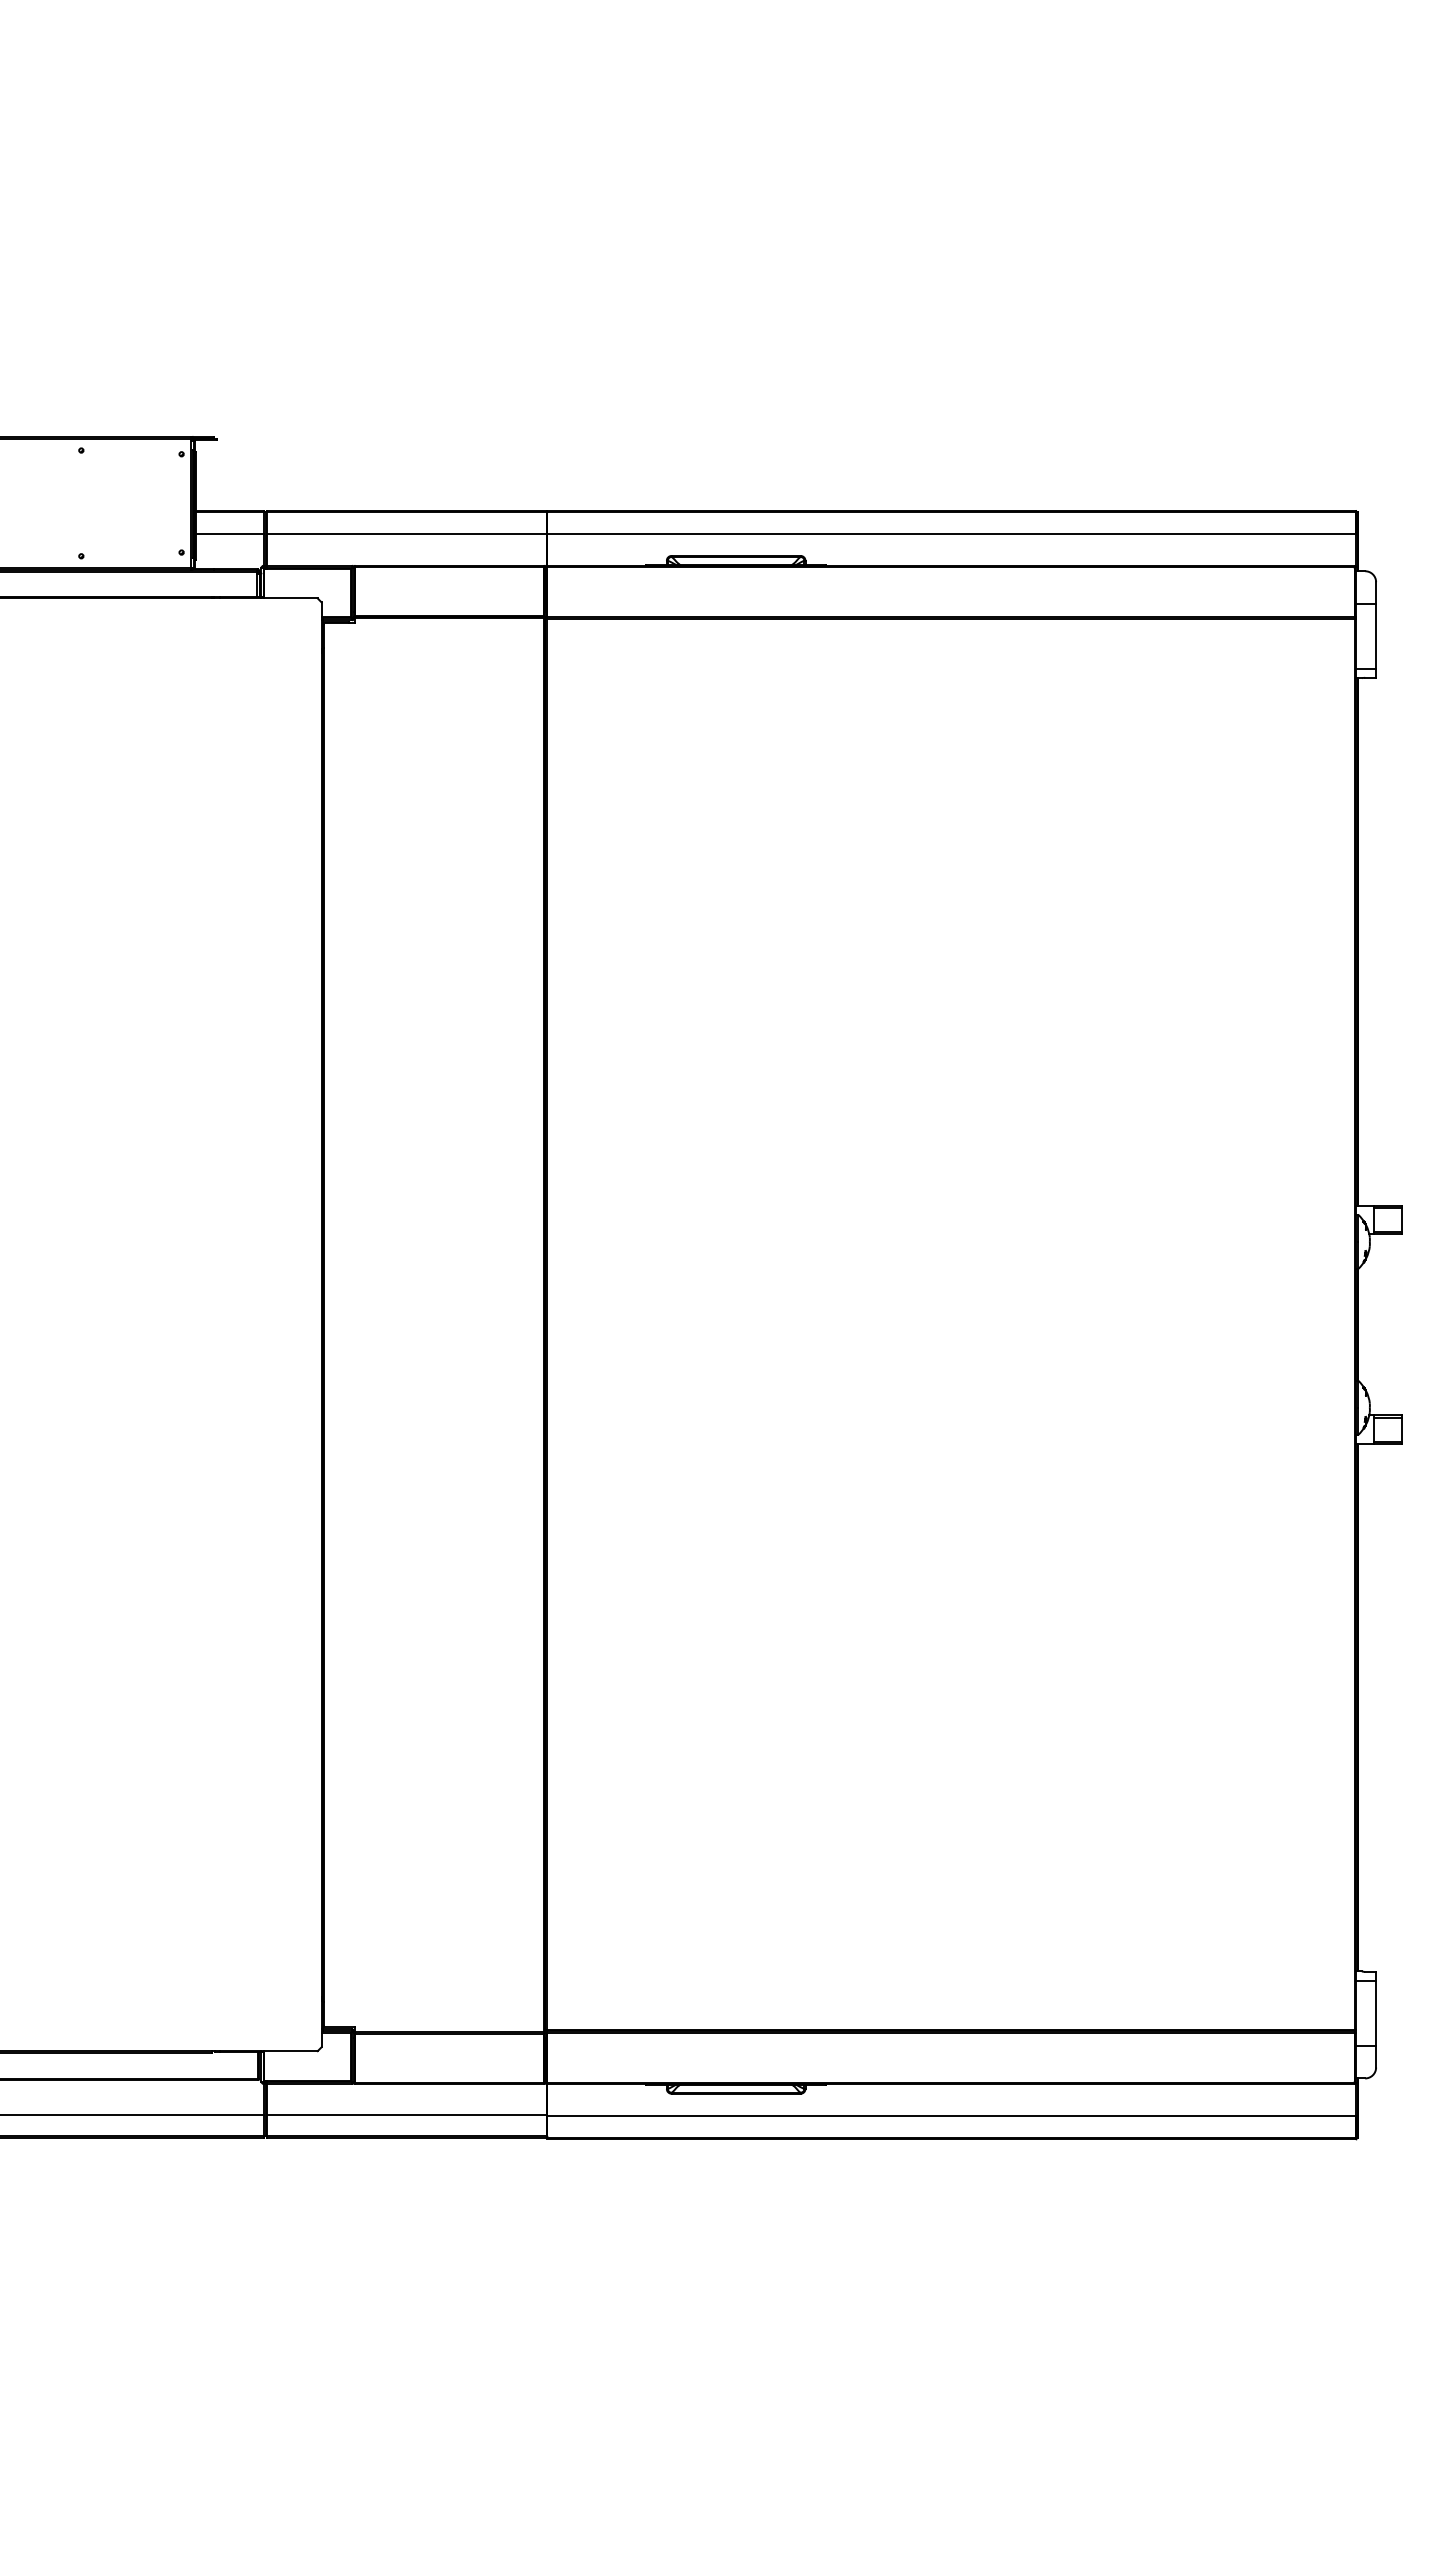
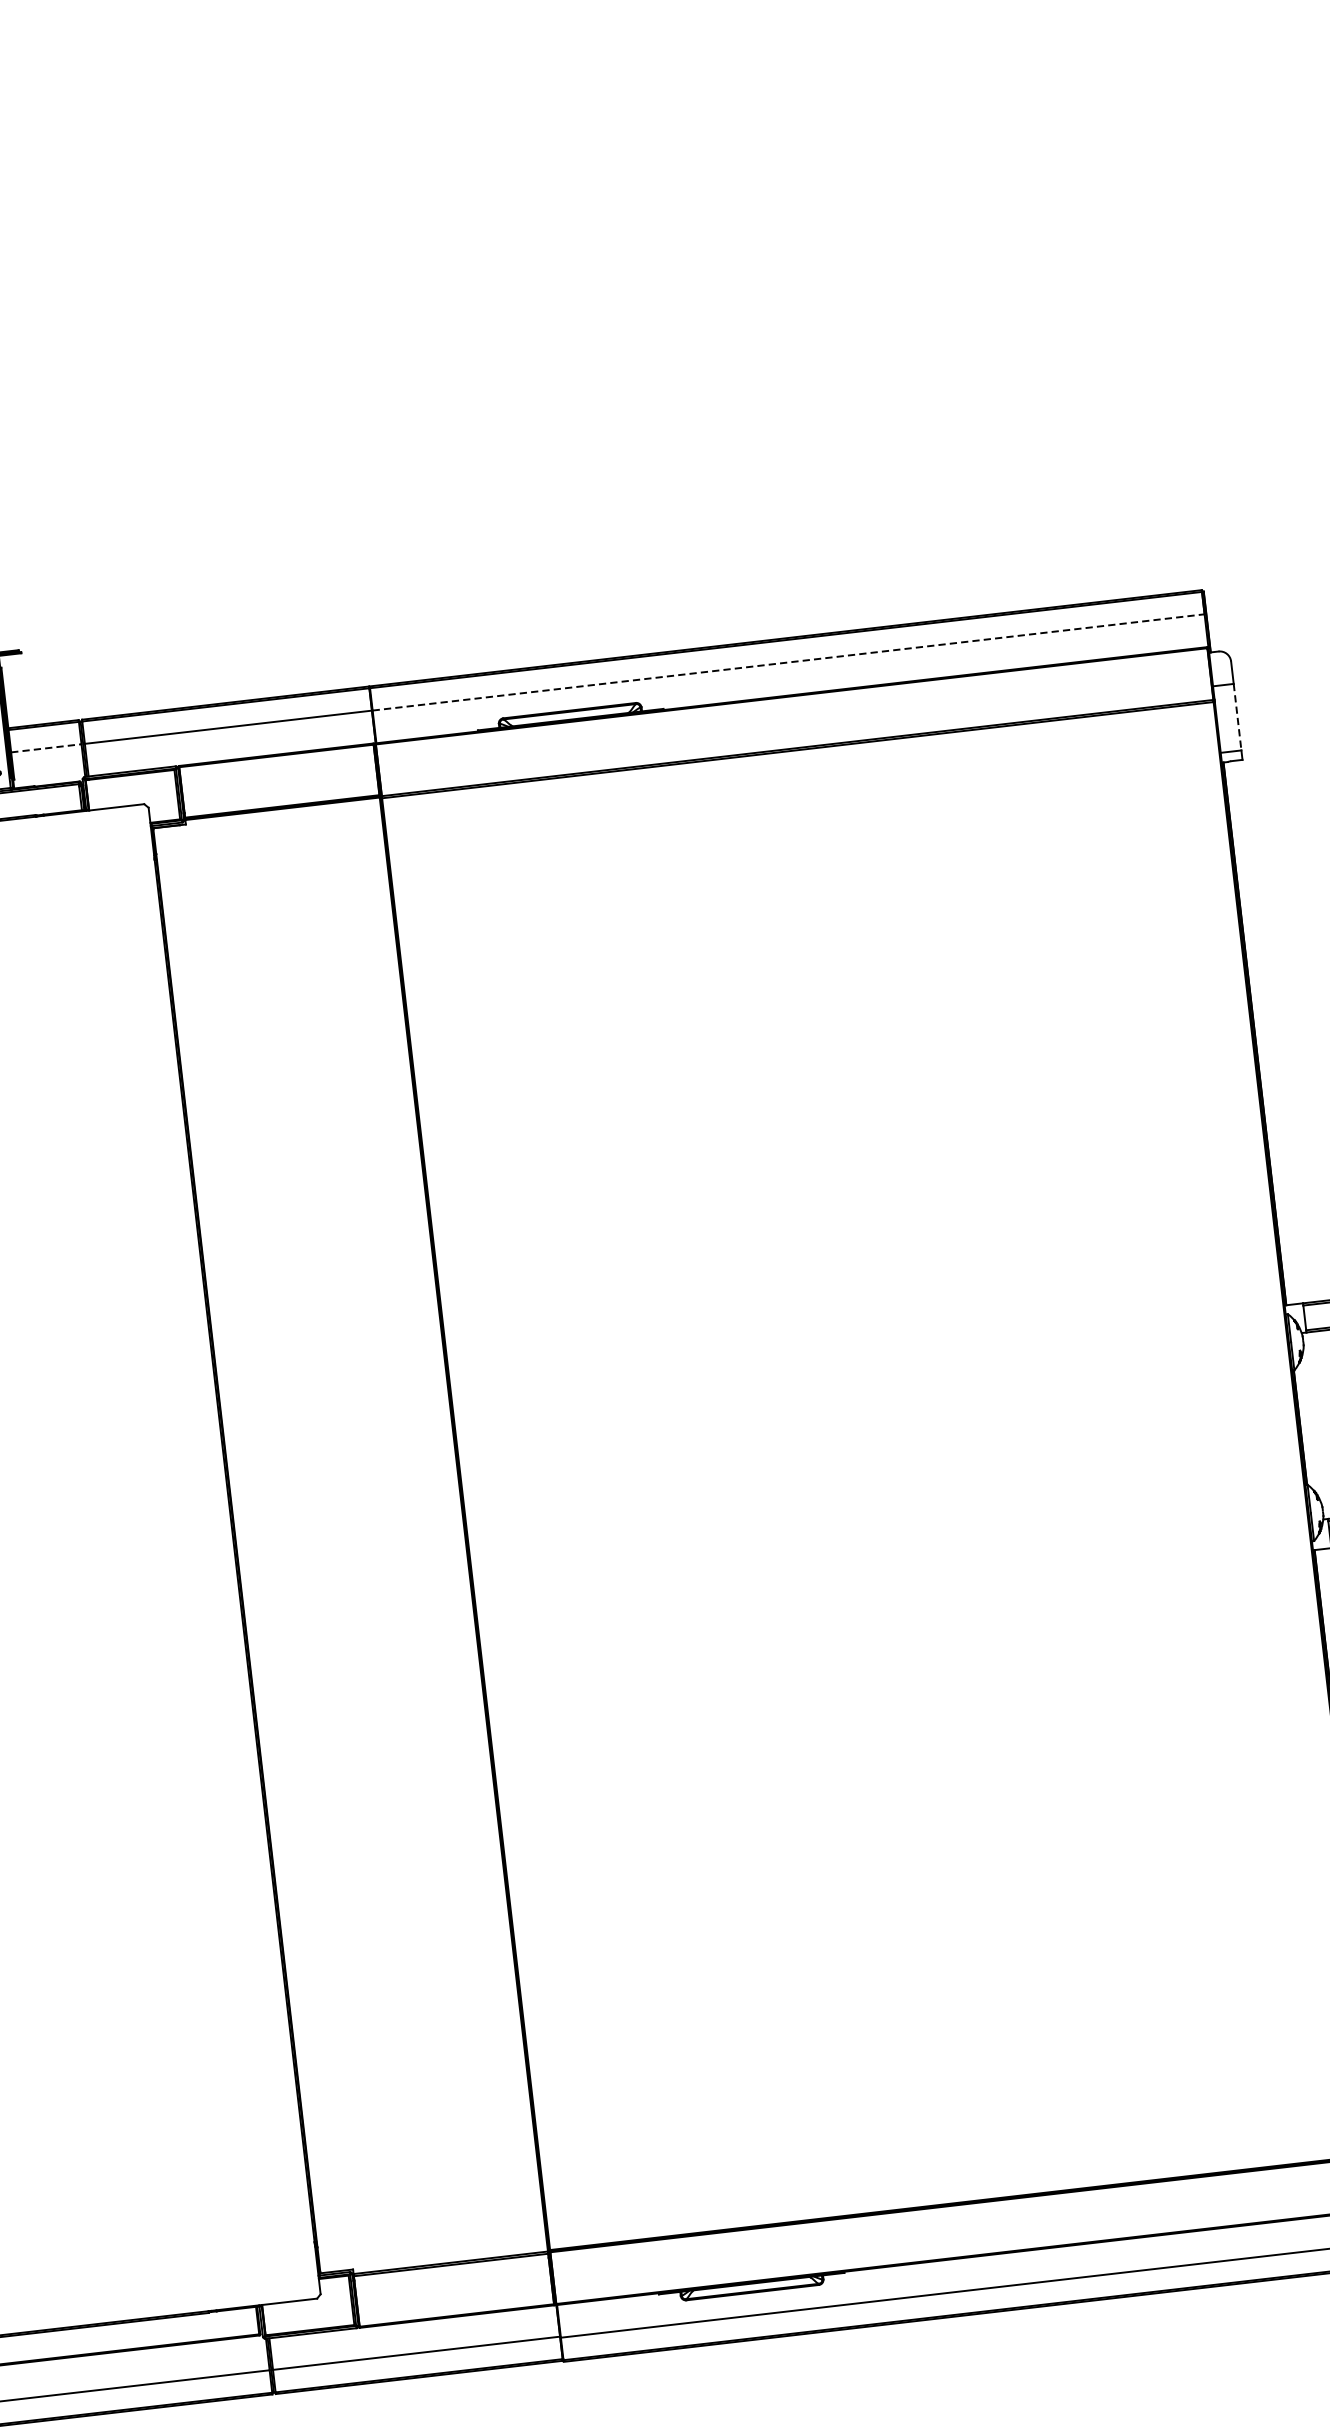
line: (230, 534) -> (46, 748), solid -> dashed
line: (952, 534) -> (789, 662), solid -> dashed
line: (1376, 636) -> (1237, 717), solid -> dashed

